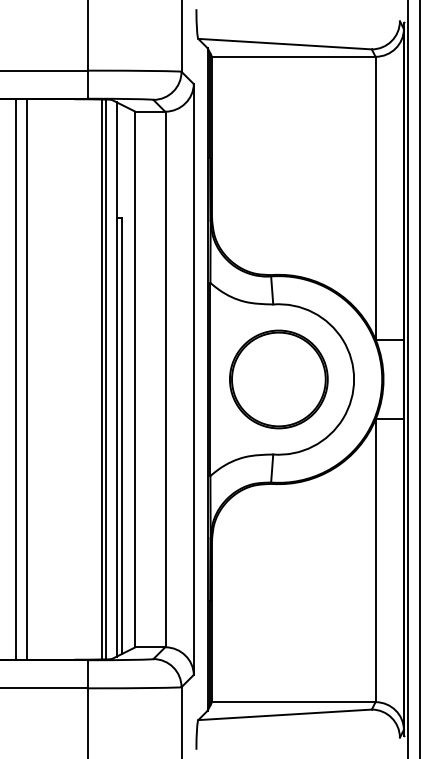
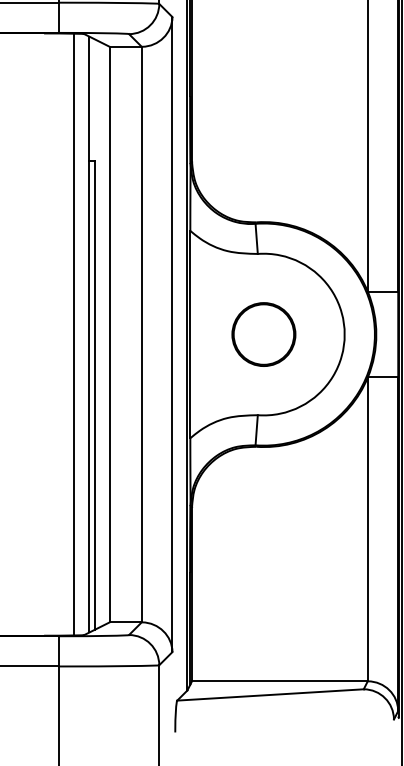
line: (105, 379) -> (77, 334), removed
part: (278, 379) -> (263, 334), size x0.6

